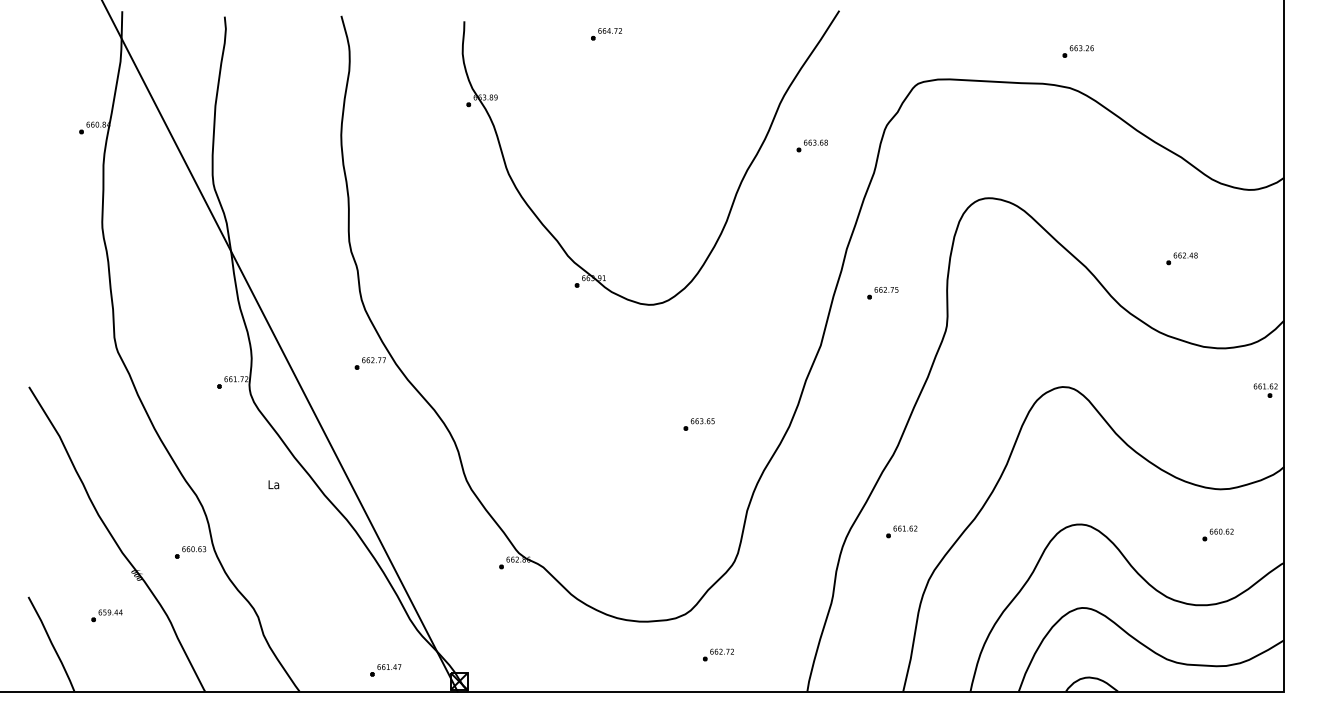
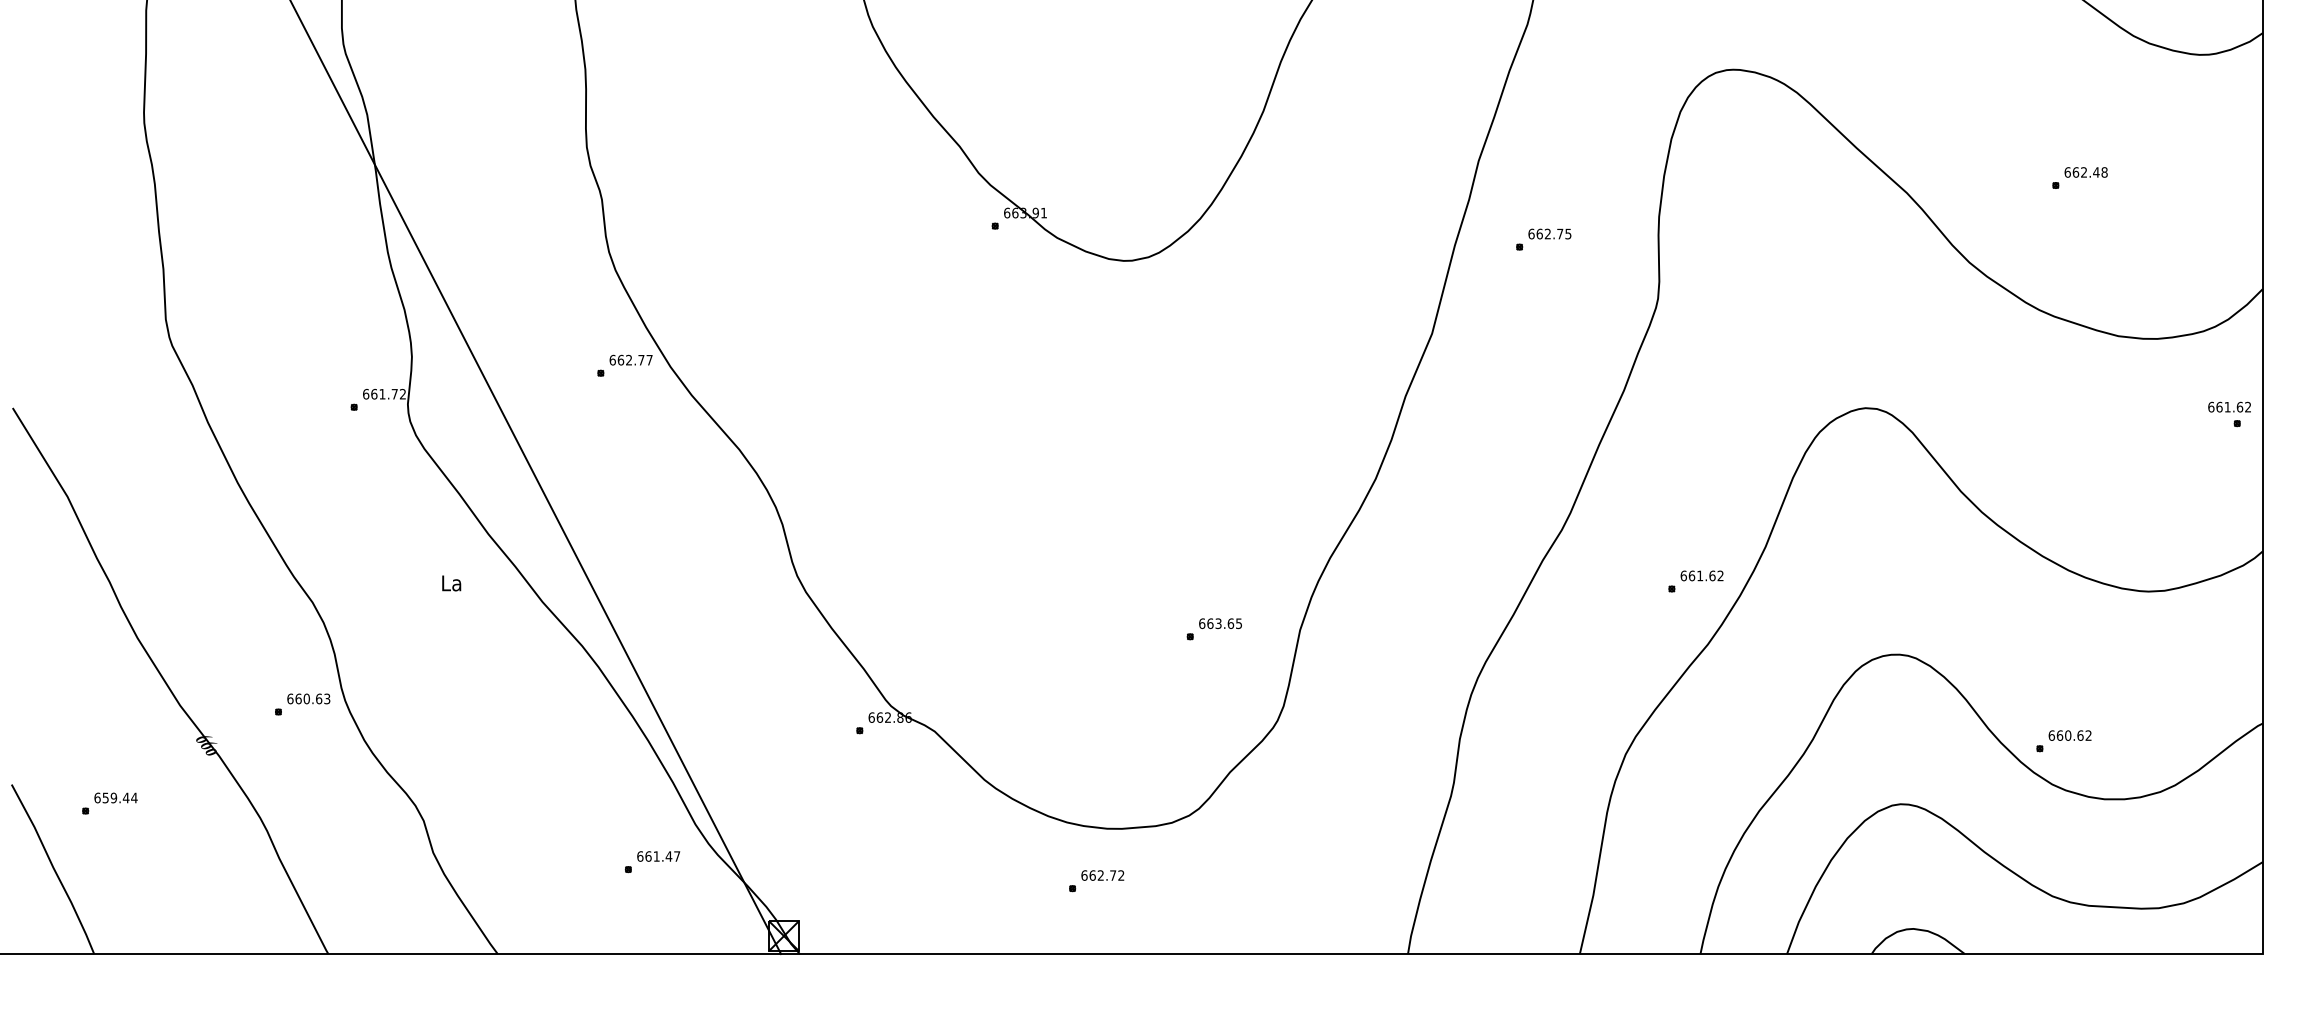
part: (698, 424) -> (1212, 629), moved
part: (901, 531) -> (1695, 581), moved
part: (1217, 534) -> (2062, 740), moved
part: (106, 615) -> (108, 803), moved
part: (718, 654) -> (1096, 880), moved
part: (385, 670) -> (651, 862), moved

